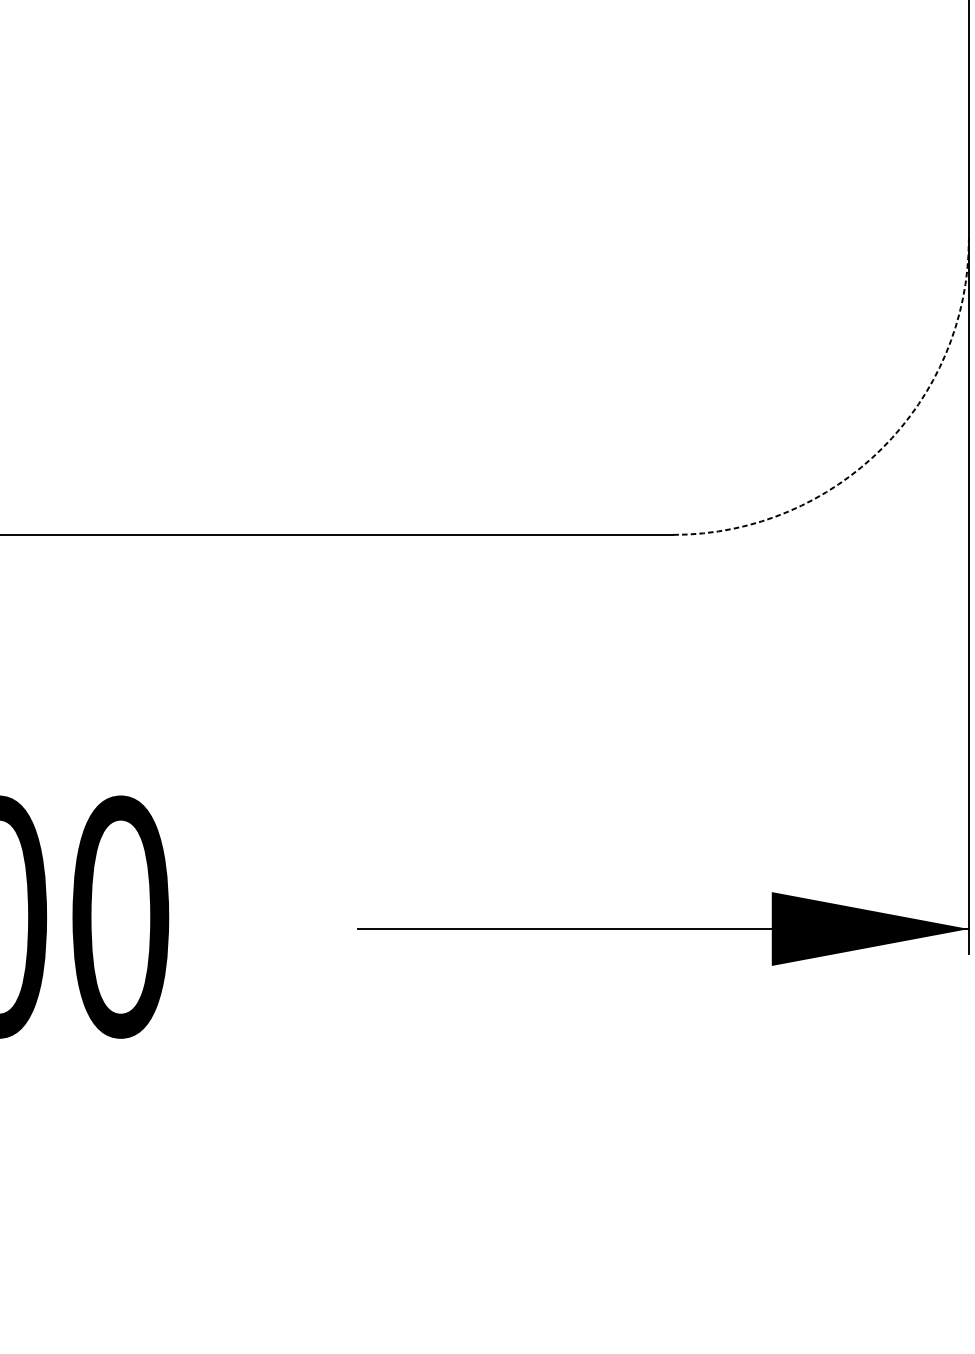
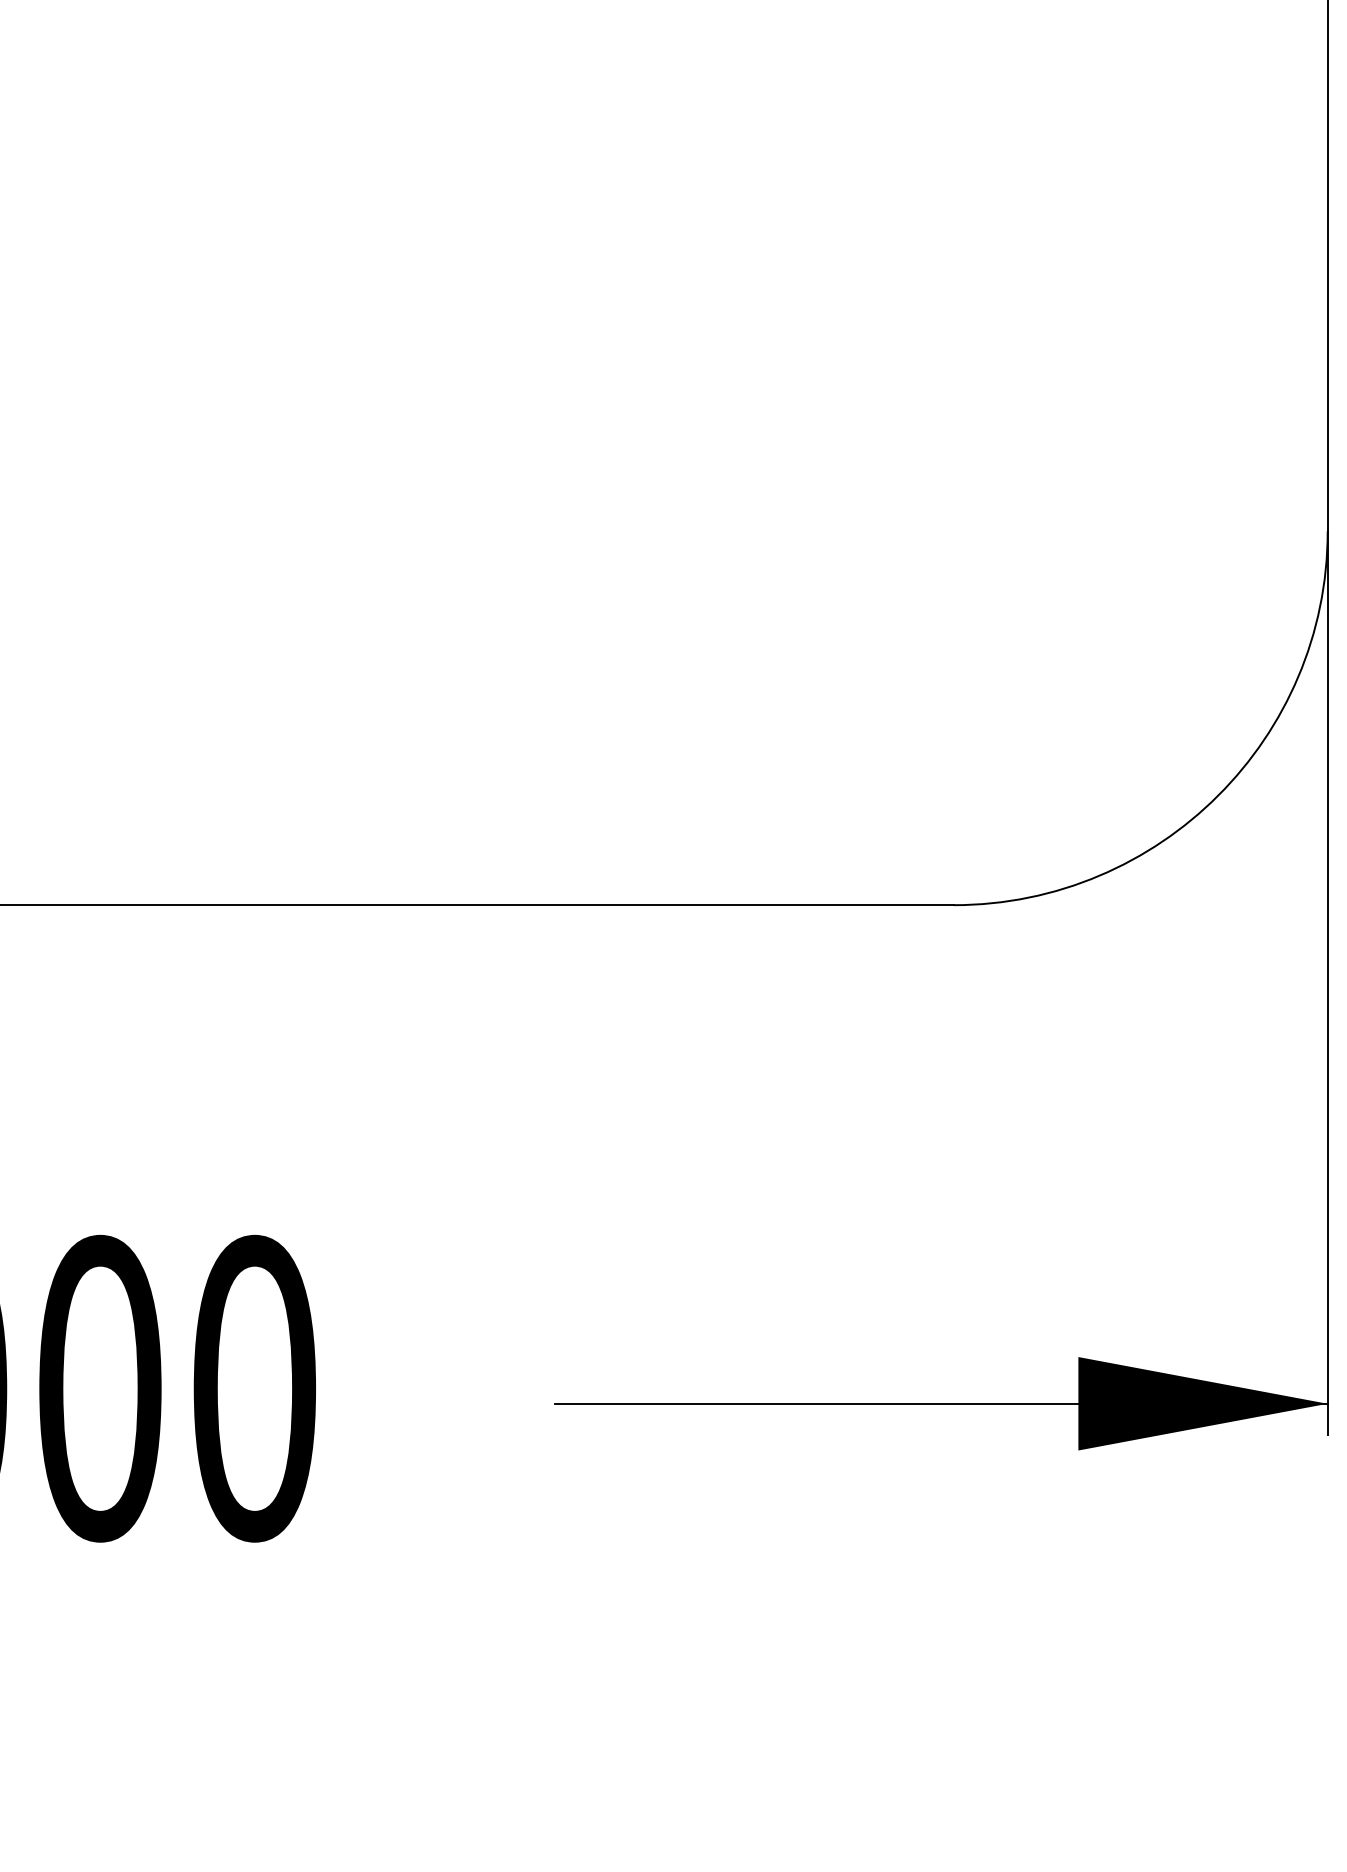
arc: (882, 448) -> (1218, 795), dashed -> solid

